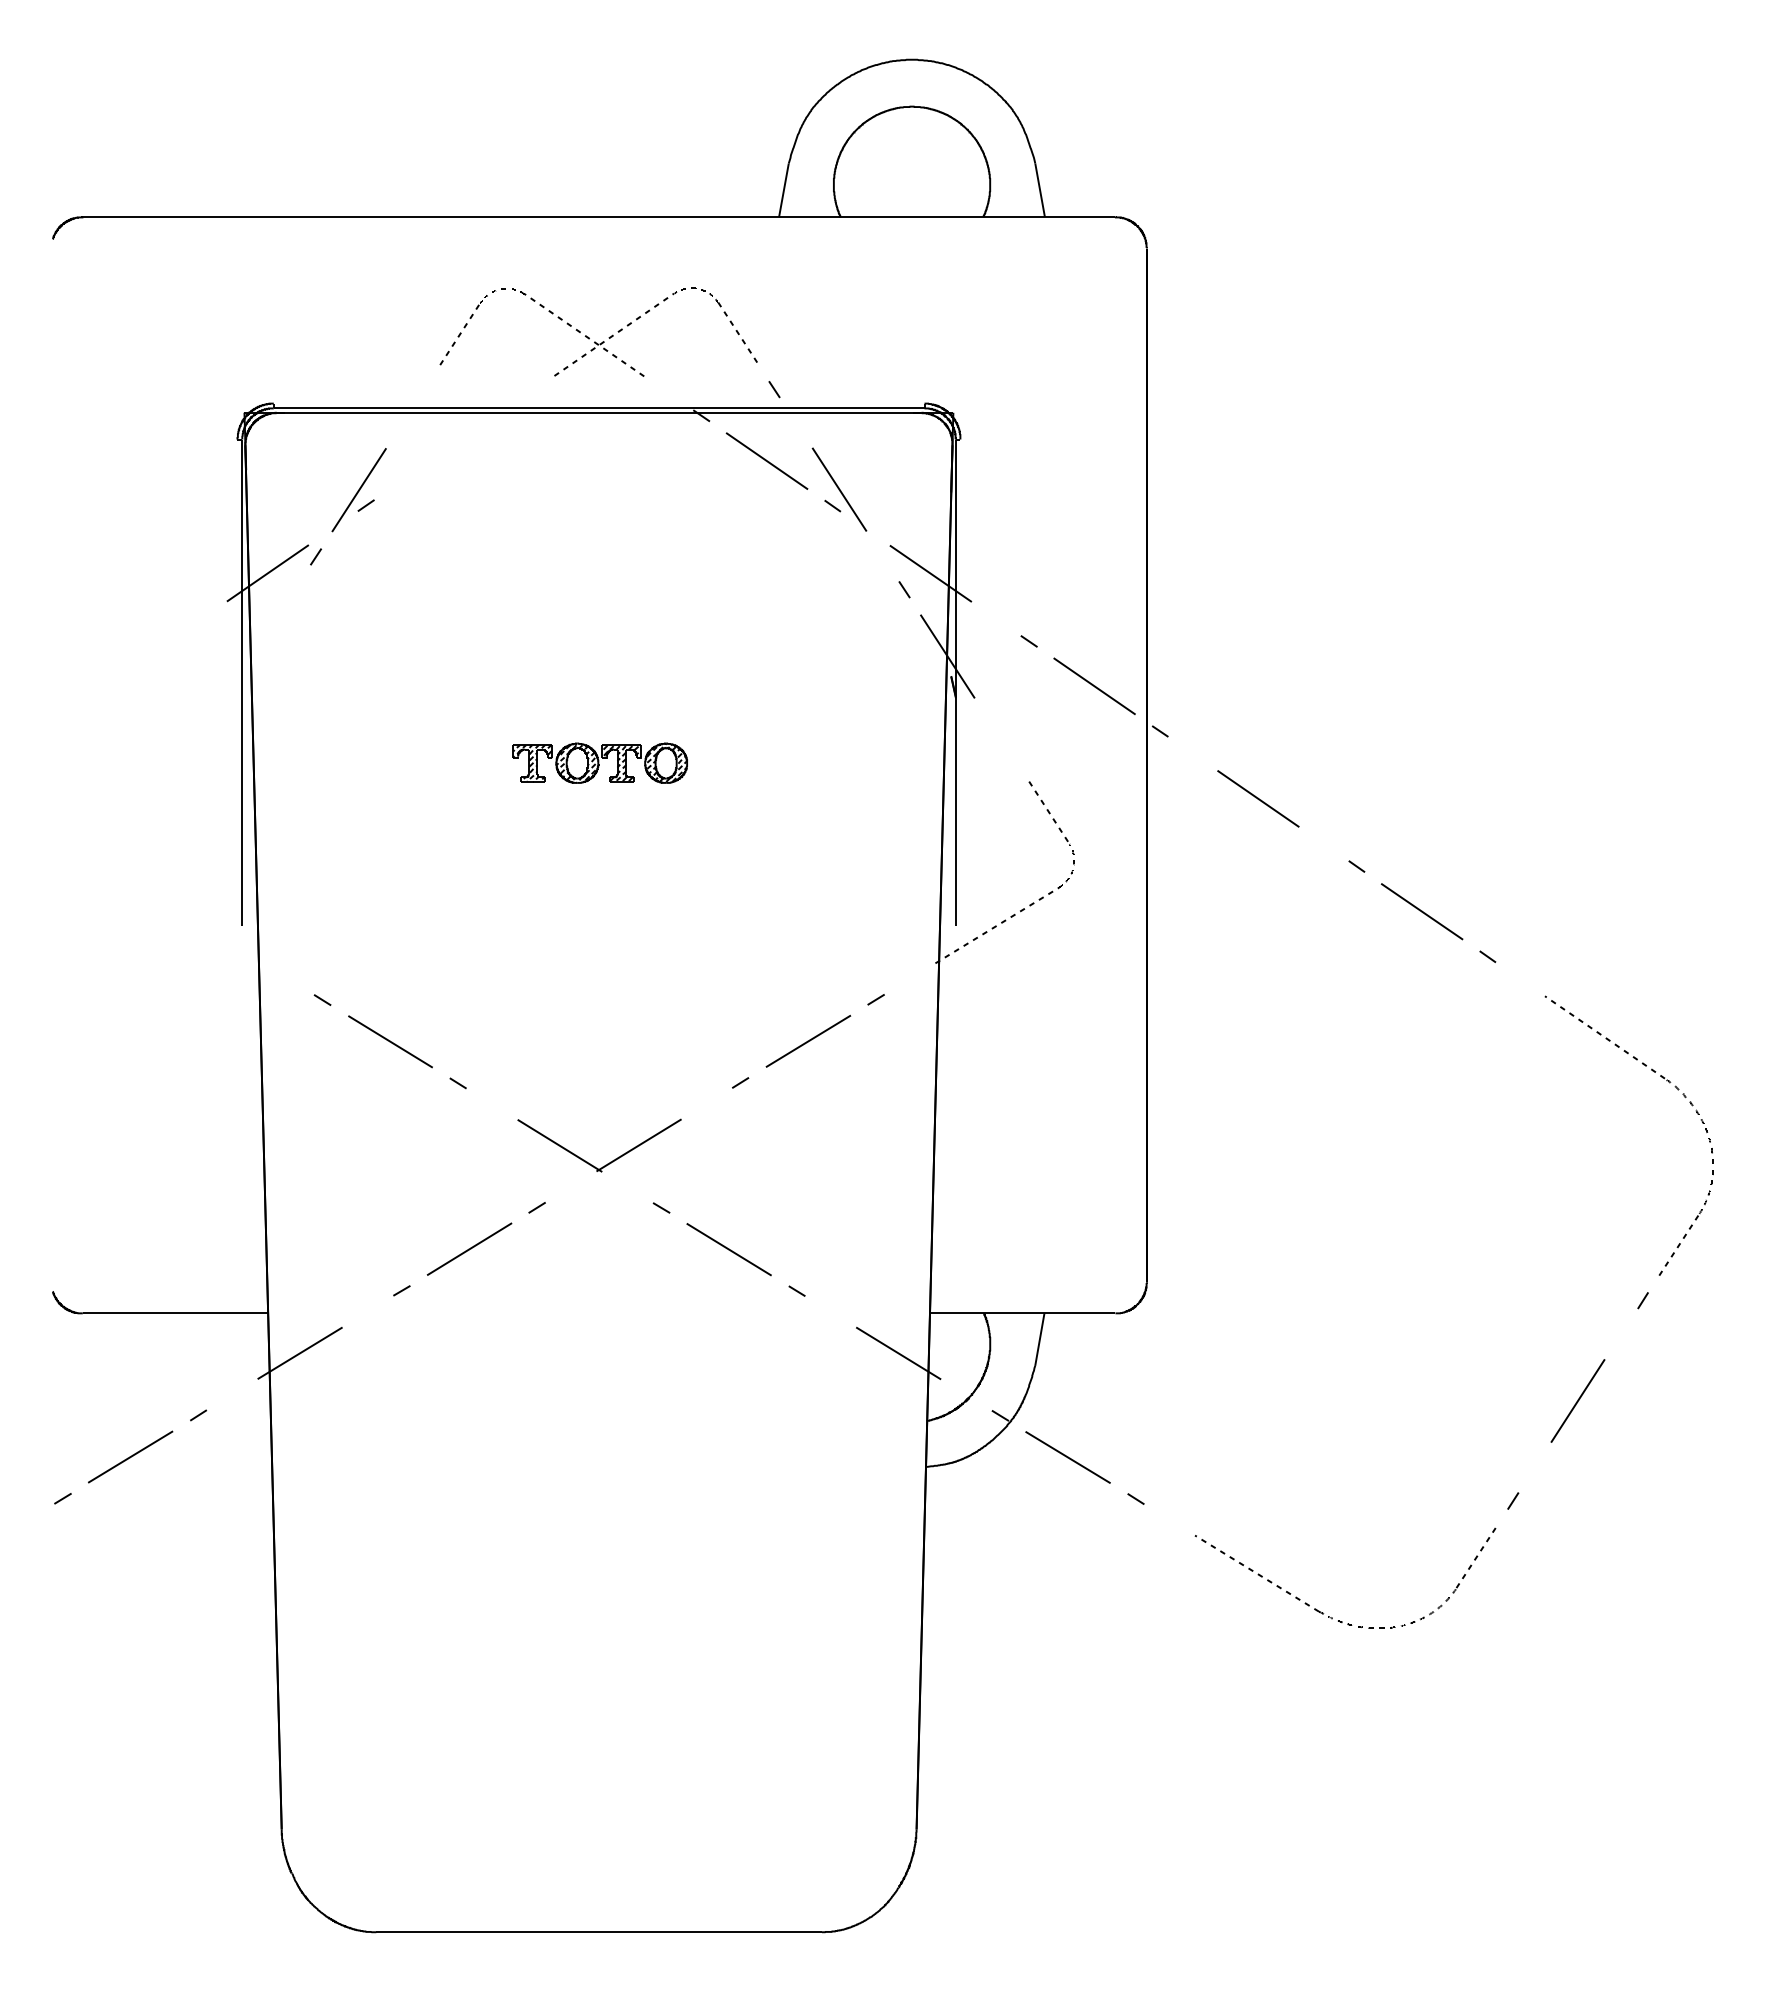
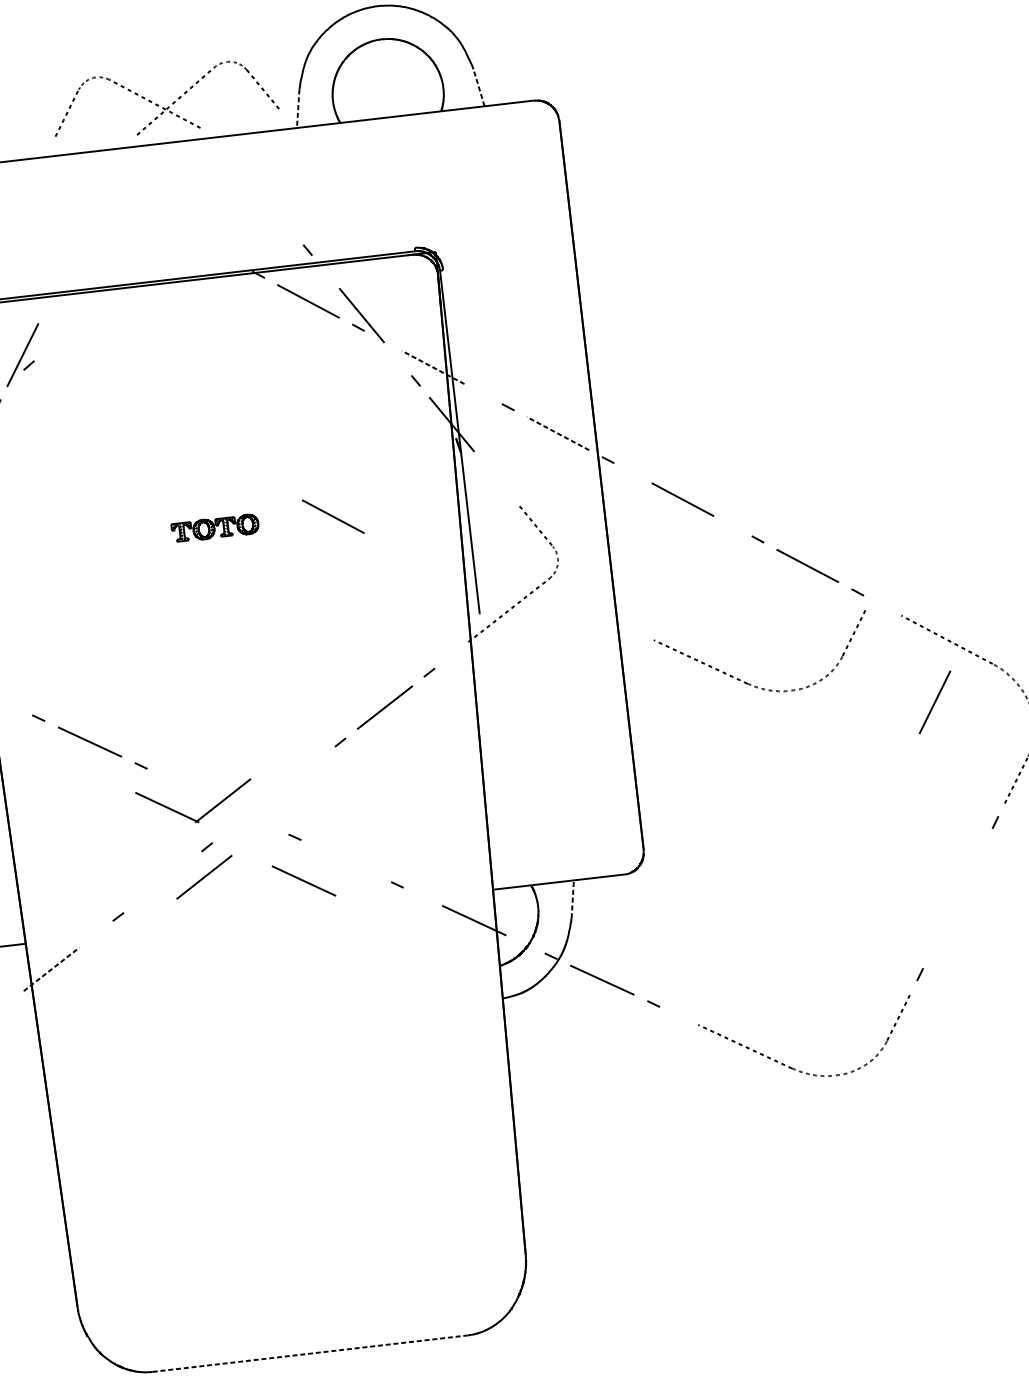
line: (1040, 189) -> (479, 87), solid -> dashed
line: (783, 190) -> (297, 108), solid -> dashed
part: (595, 341) -> (163, 107), moved
line: (930, 573) -> (432, 367), solid -> dashed
line: (1094, 686) -> (557, 433), solid -> dashed
part: (599, 762) -> (214, 527), size x0.7
line: (766, 765) -> (332, 516), added
part: (1323, 1067) -> (750, 684), added
part: (610, 1161) -> (204, 814), moved
line: (469, 1248) -> (204, 876), moved
line: (728, 1249) -> (303, 881), moved
line: (1039, 1339) -> (572, 899), solid -> dashed
line: (300, 1353) -> (51, 969), solid -> dashed
line: (1577, 1400) -> (934, 702), moved
line: (599, 1932) -> (310, 1353), solid -> dashed

